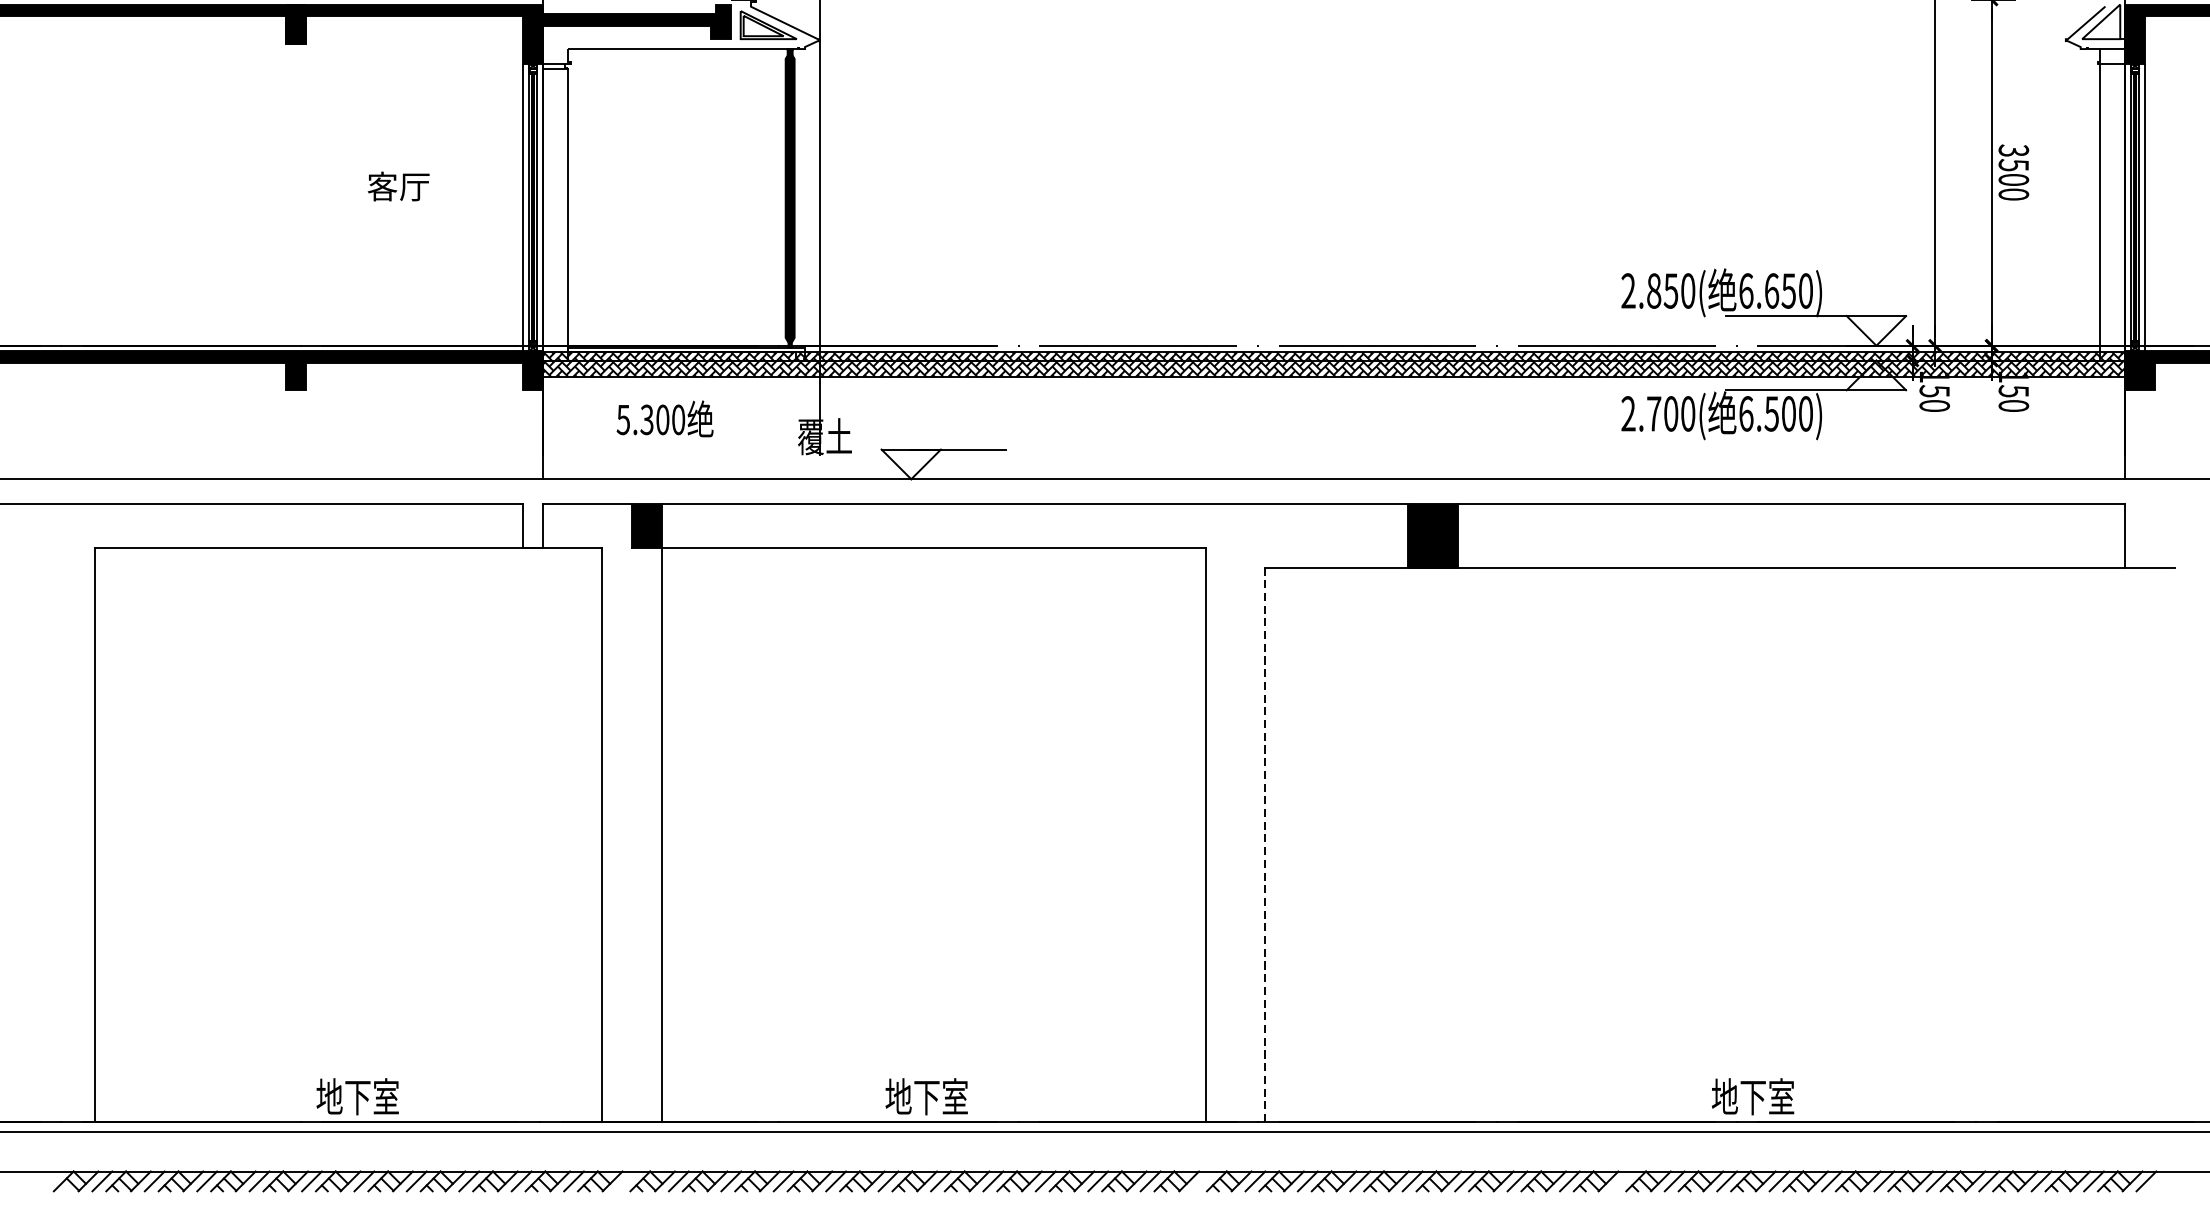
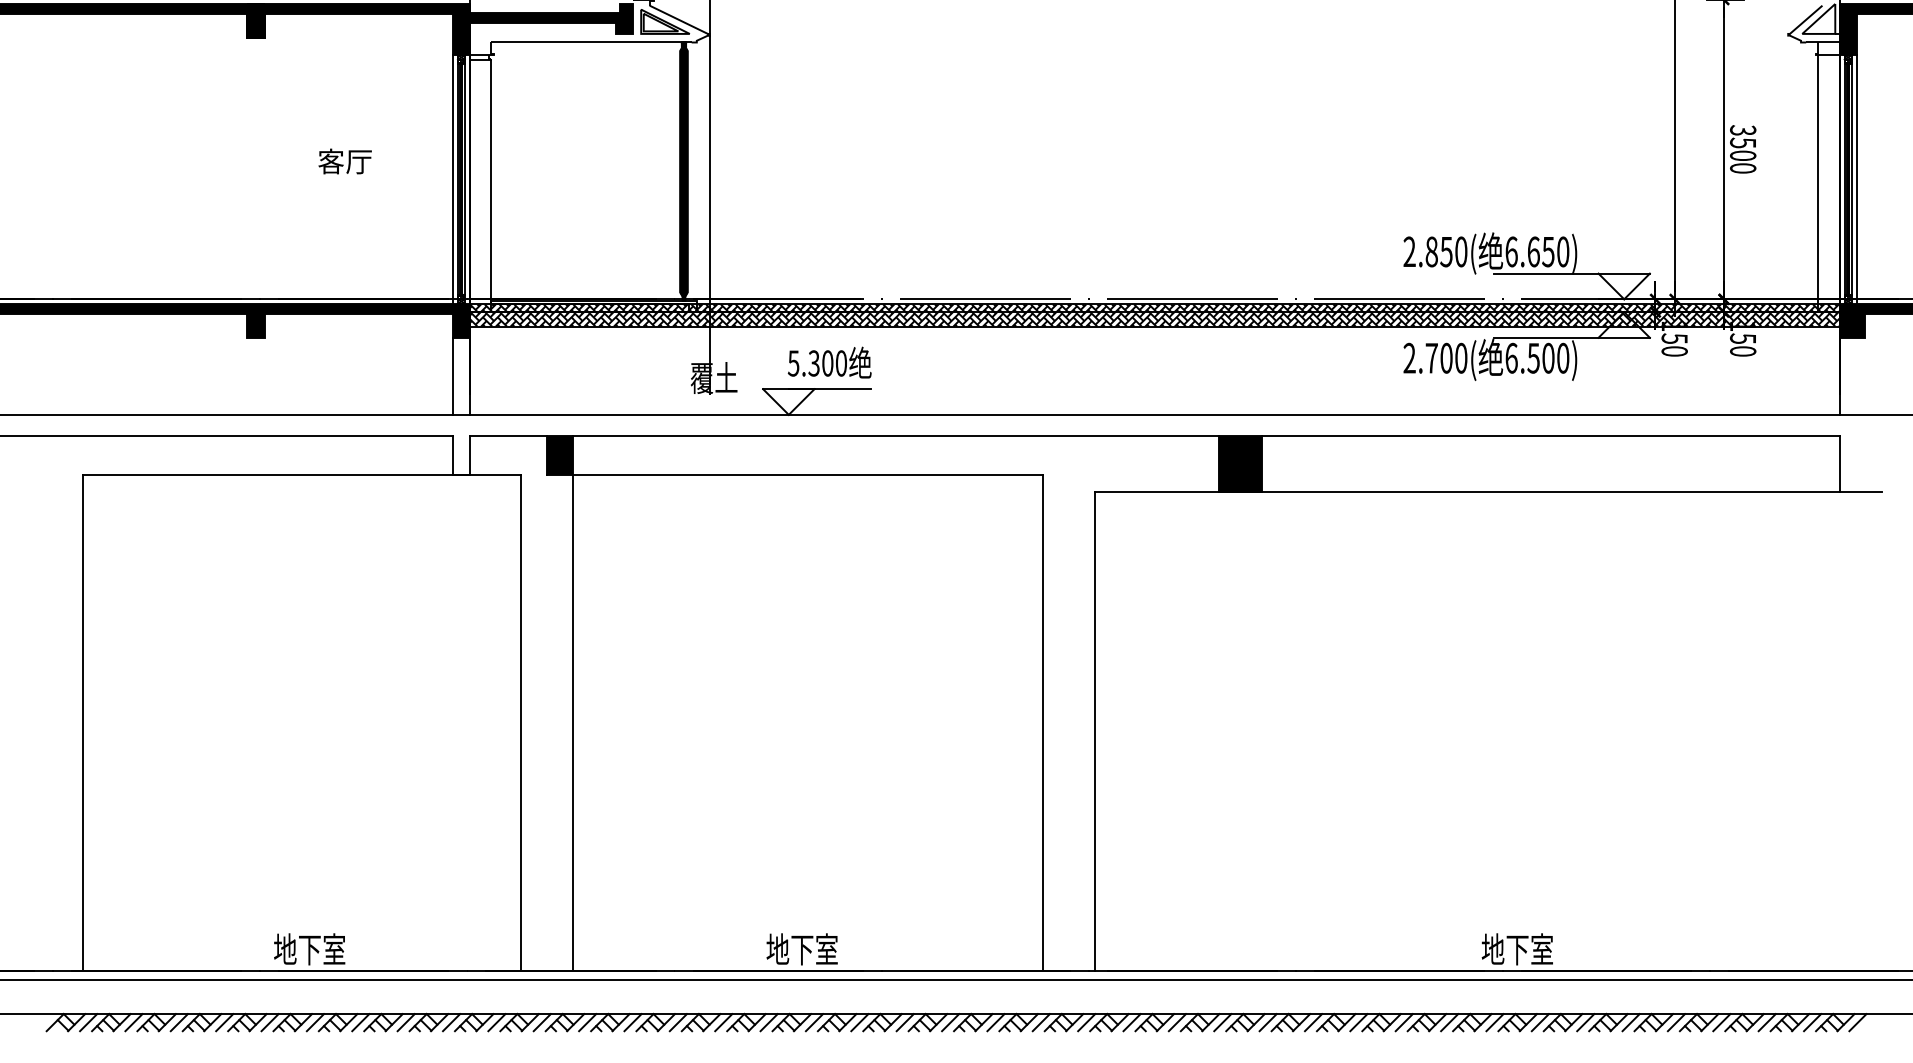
text: (664, 418) -> (829, 362), moved
line: (522, 433) -> (452, 375), added
line: (1264, 845) -> (1094, 731), dashed -> solid
line: (625, 1181) -> (541, 1022), added
line: (1202, 1181) -> (1040, 1022), added
line: (1621, 1181) -> (1403, 1022), added

